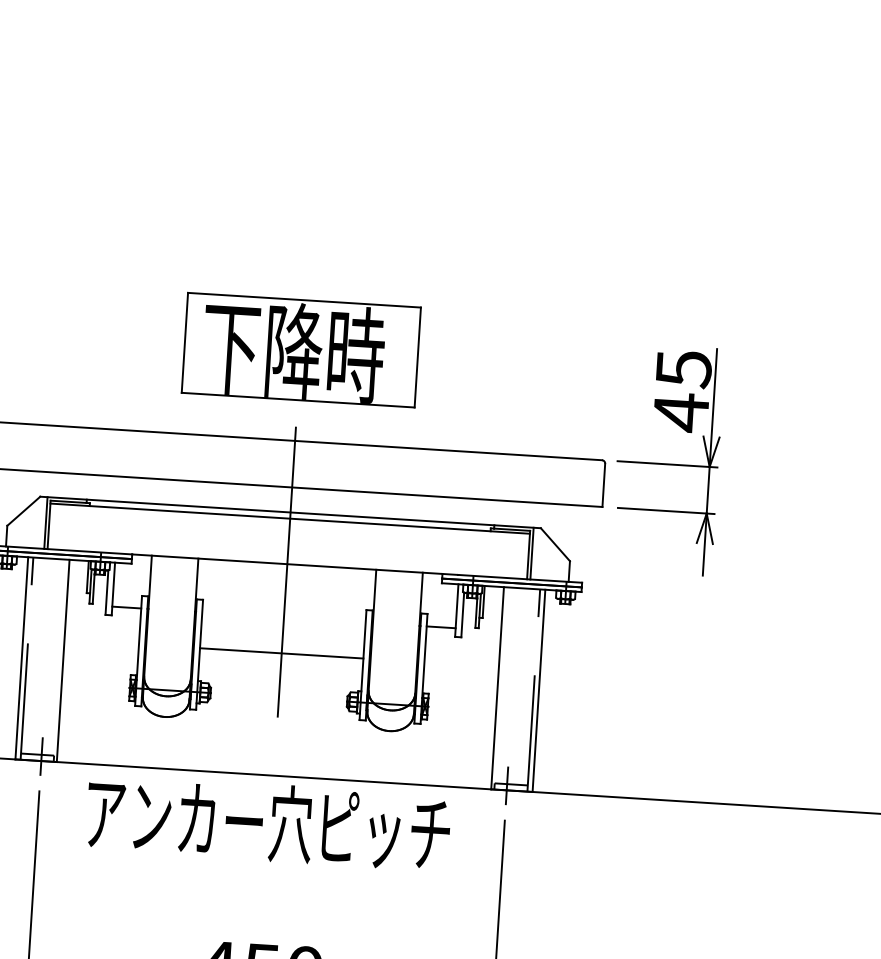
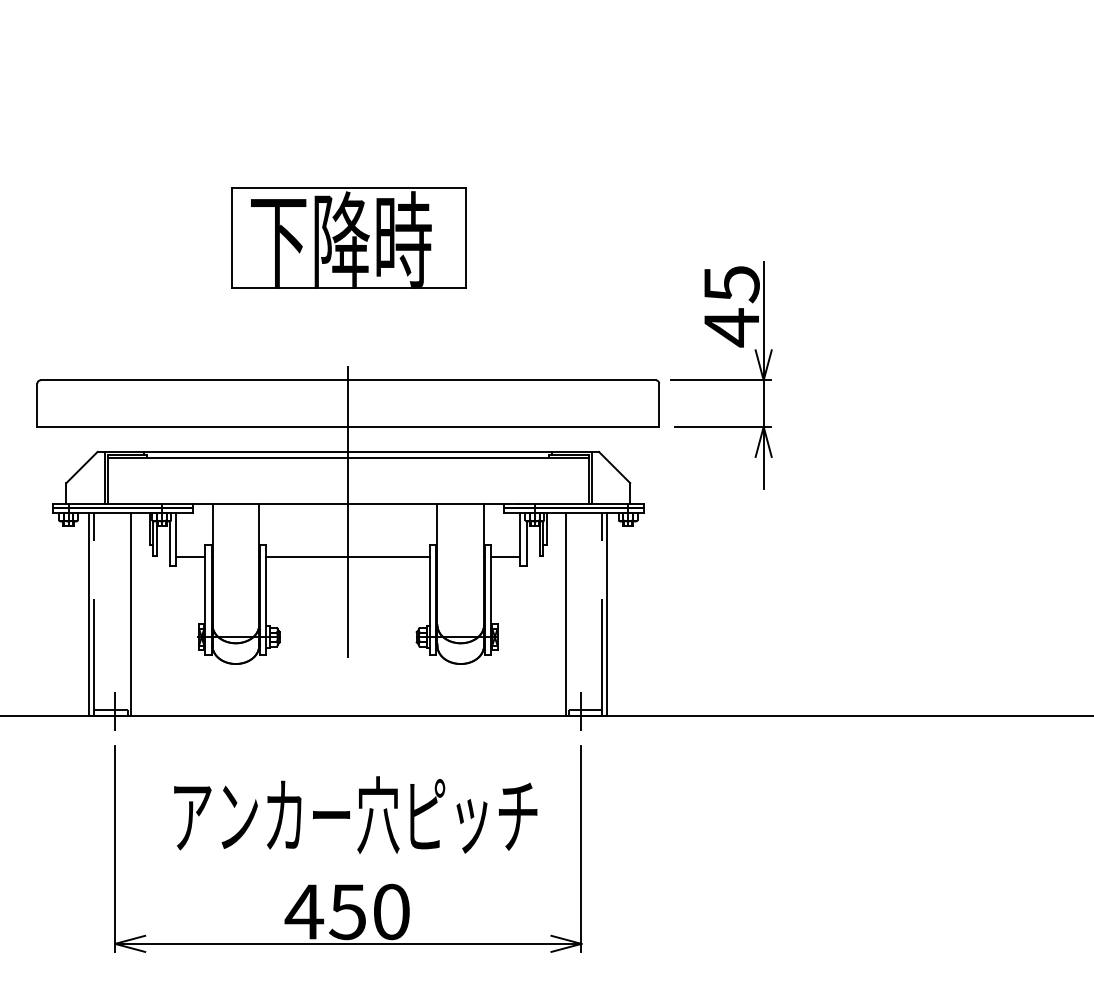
part: (301, 349) -> (348, 237), moved
line: (281, 653) -> (348, 557), moved
text: (268, 822) -> (355, 814), moved

